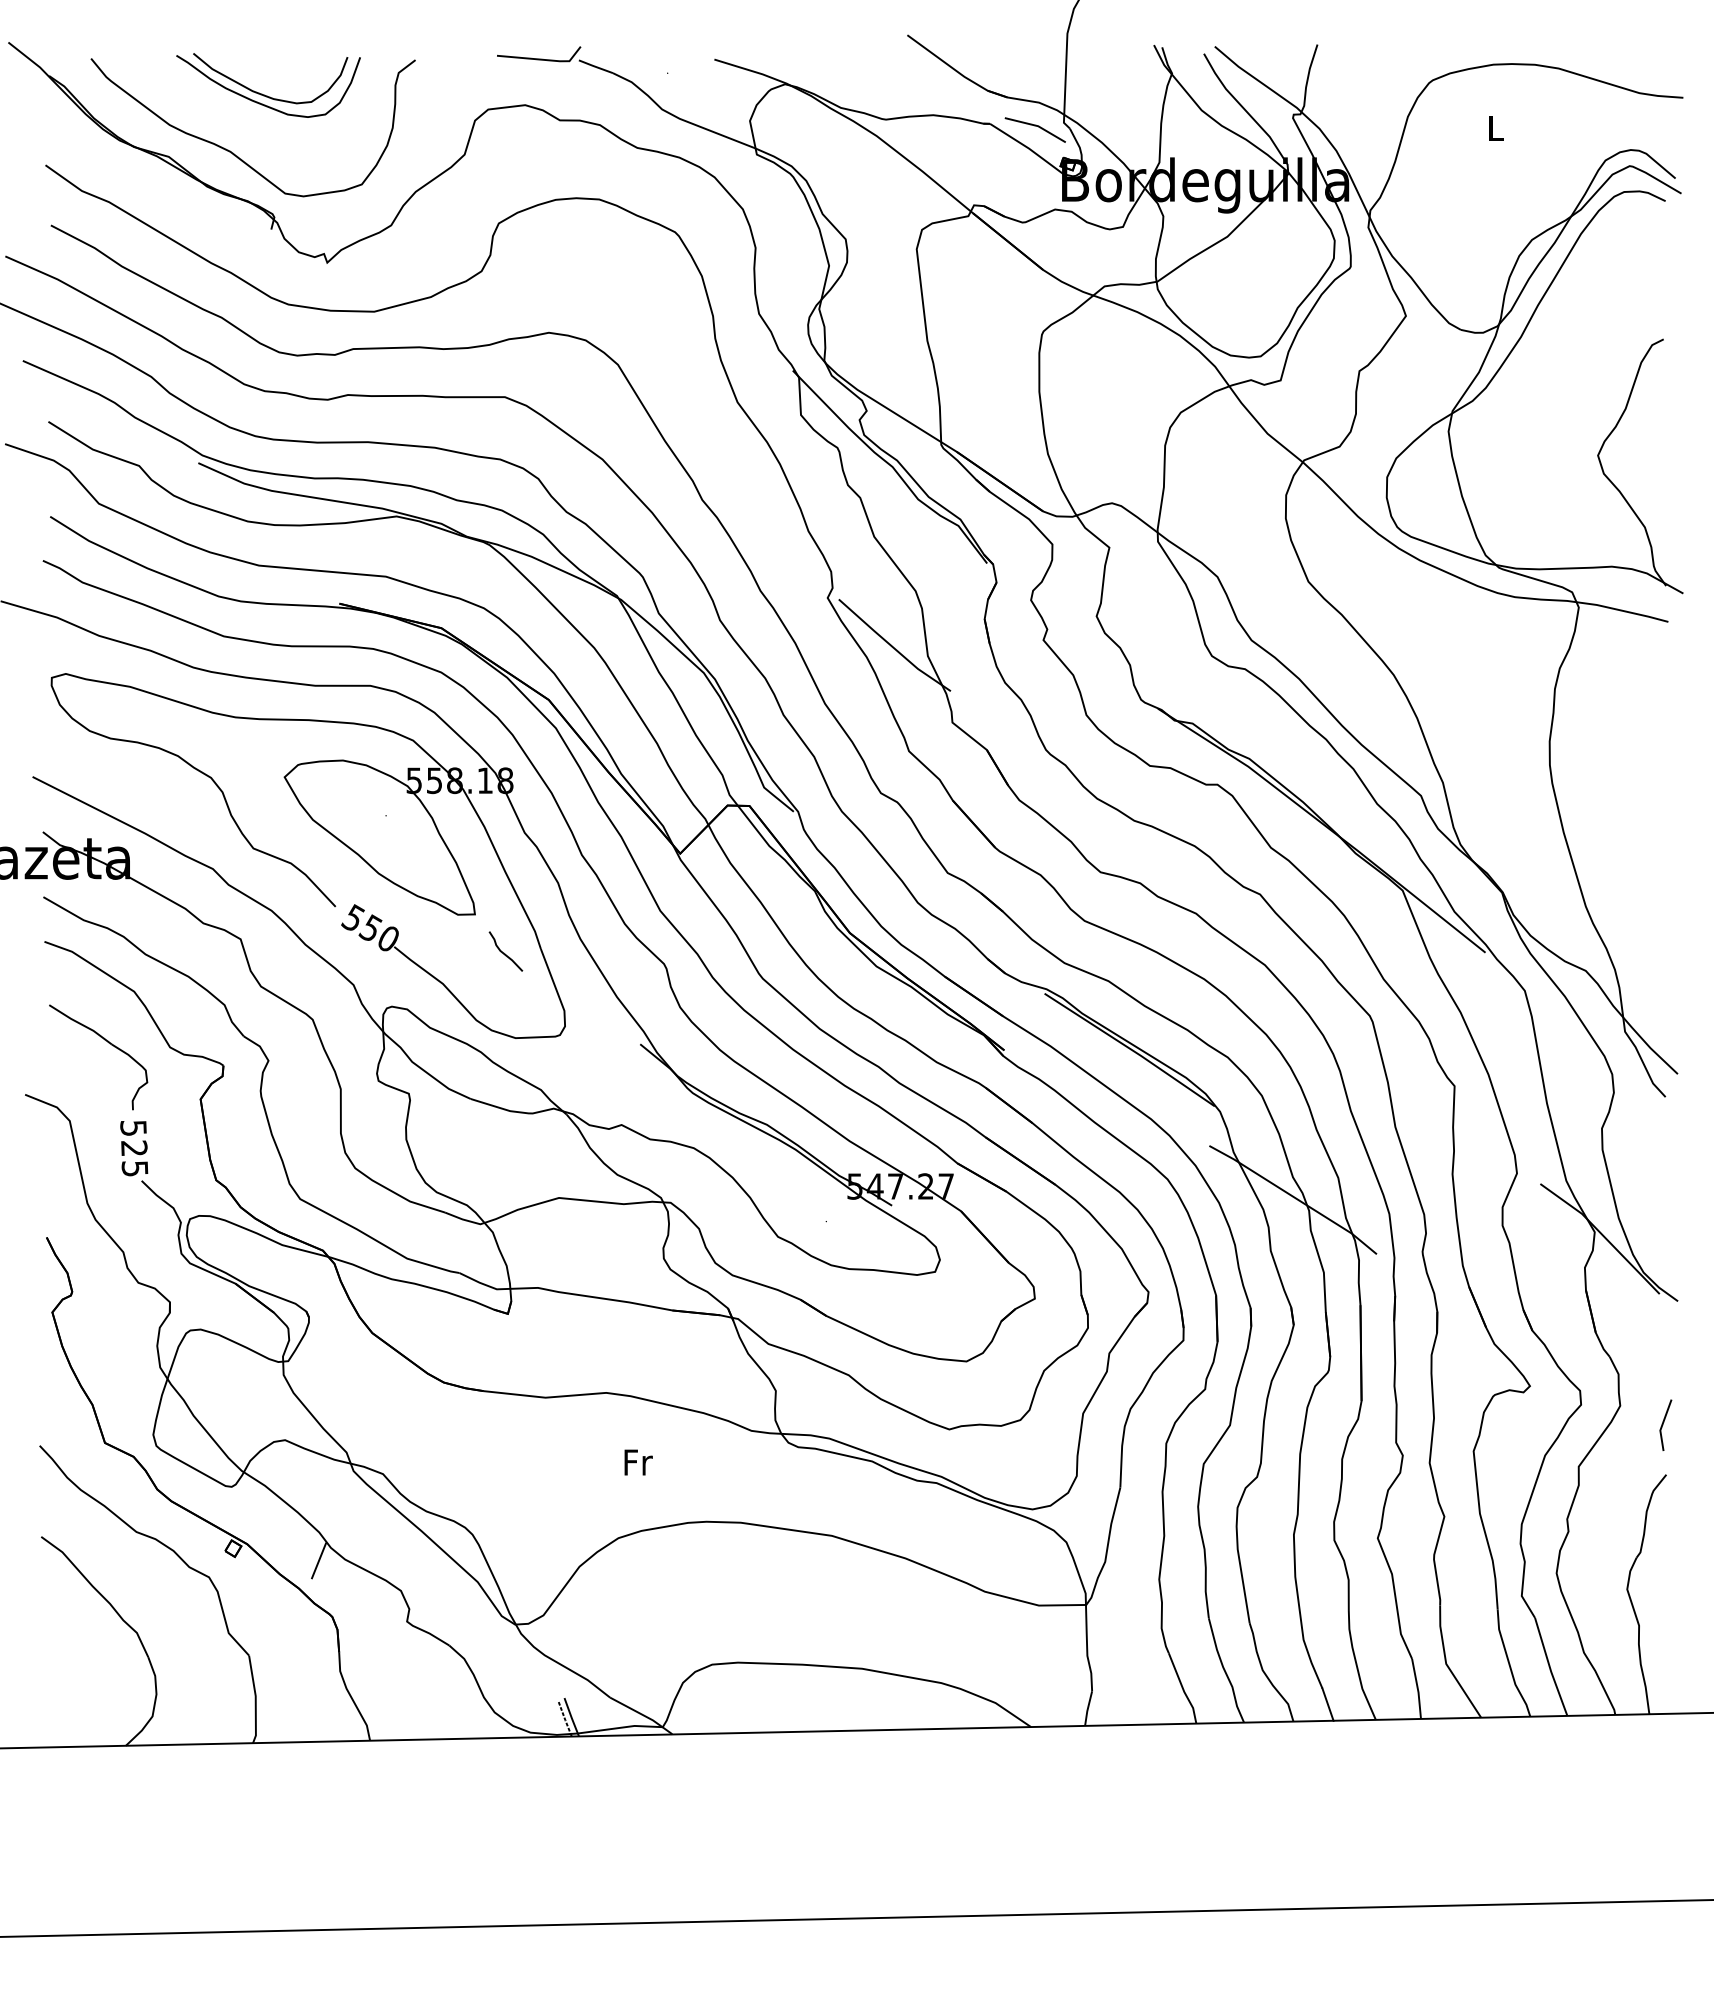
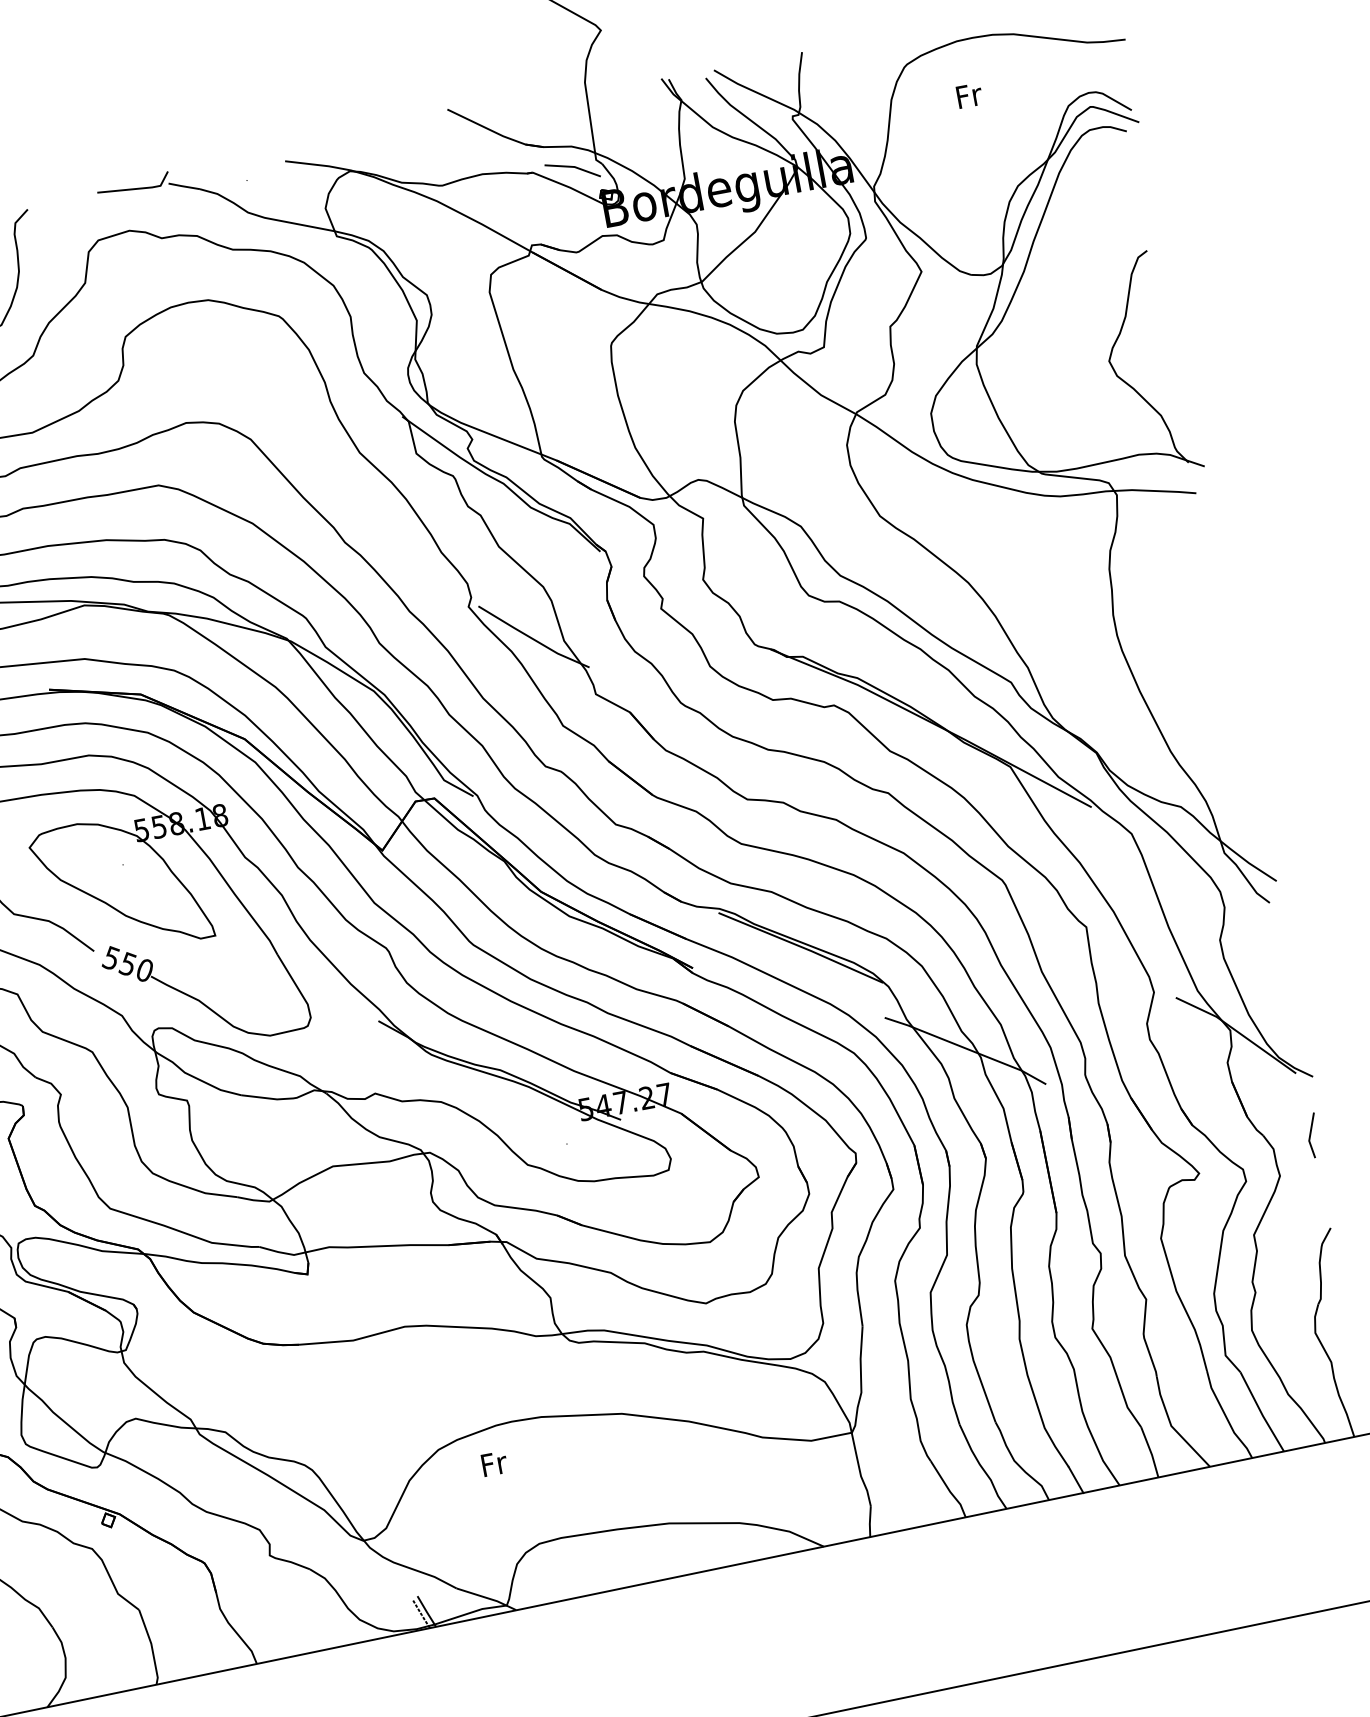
text: (1496, 128) -> (969, 95), L -> Fr
curve: (504, 952) -> (246, 963), removed
line: (1663, 1424) -> (1310, 1135), moved
text: (638, 1462) -> (494, 1463), moved
line: (318, 1560) -> (183, 1516), removed

